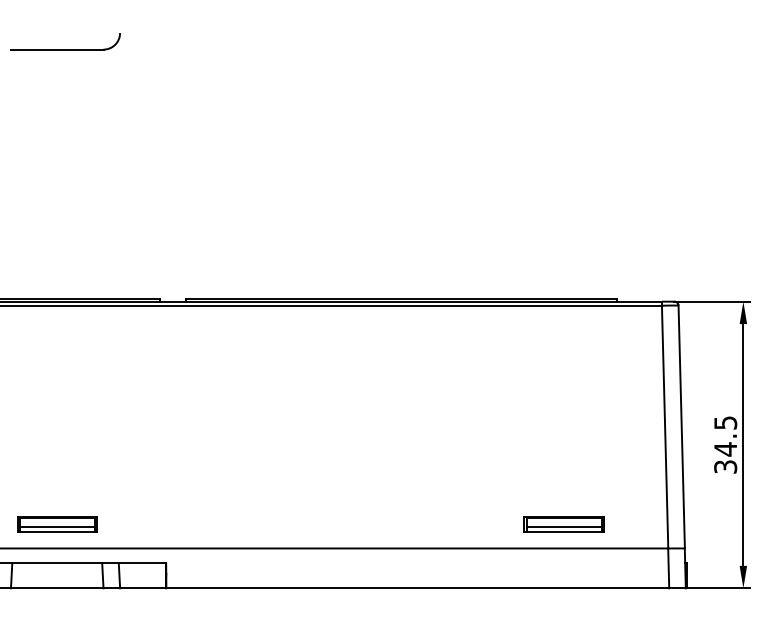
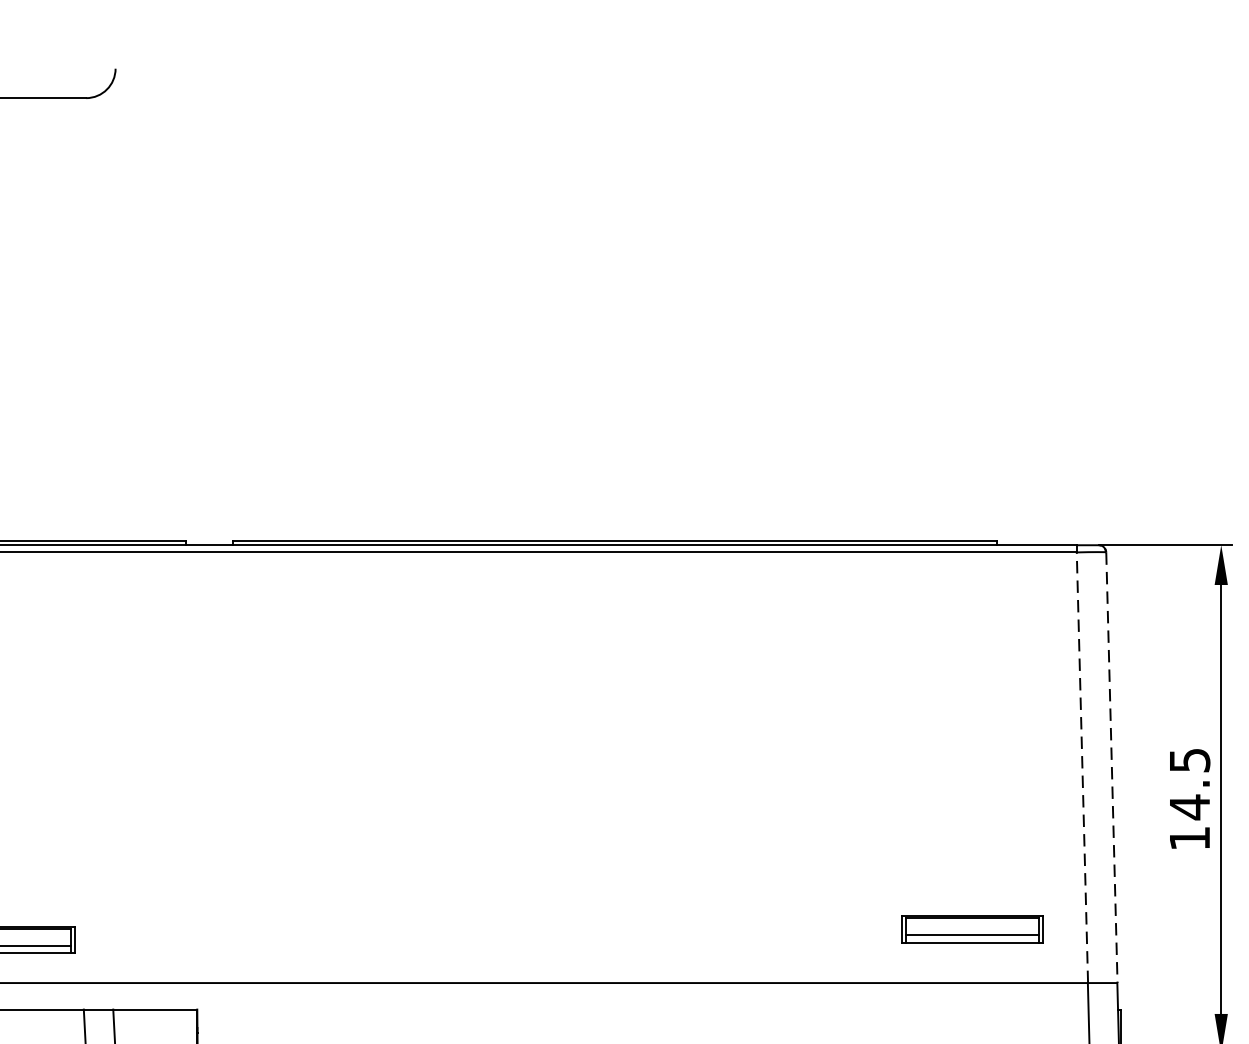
line: (665, 426) -> (1083, 766), solid -> dashed
line: (681, 427) -> (1111, 768), solid -> dashed
text: (725, 466) -> (1189, 837), 34.5 -> 14.5
part: (563, 524) -> (971, 929), moved

